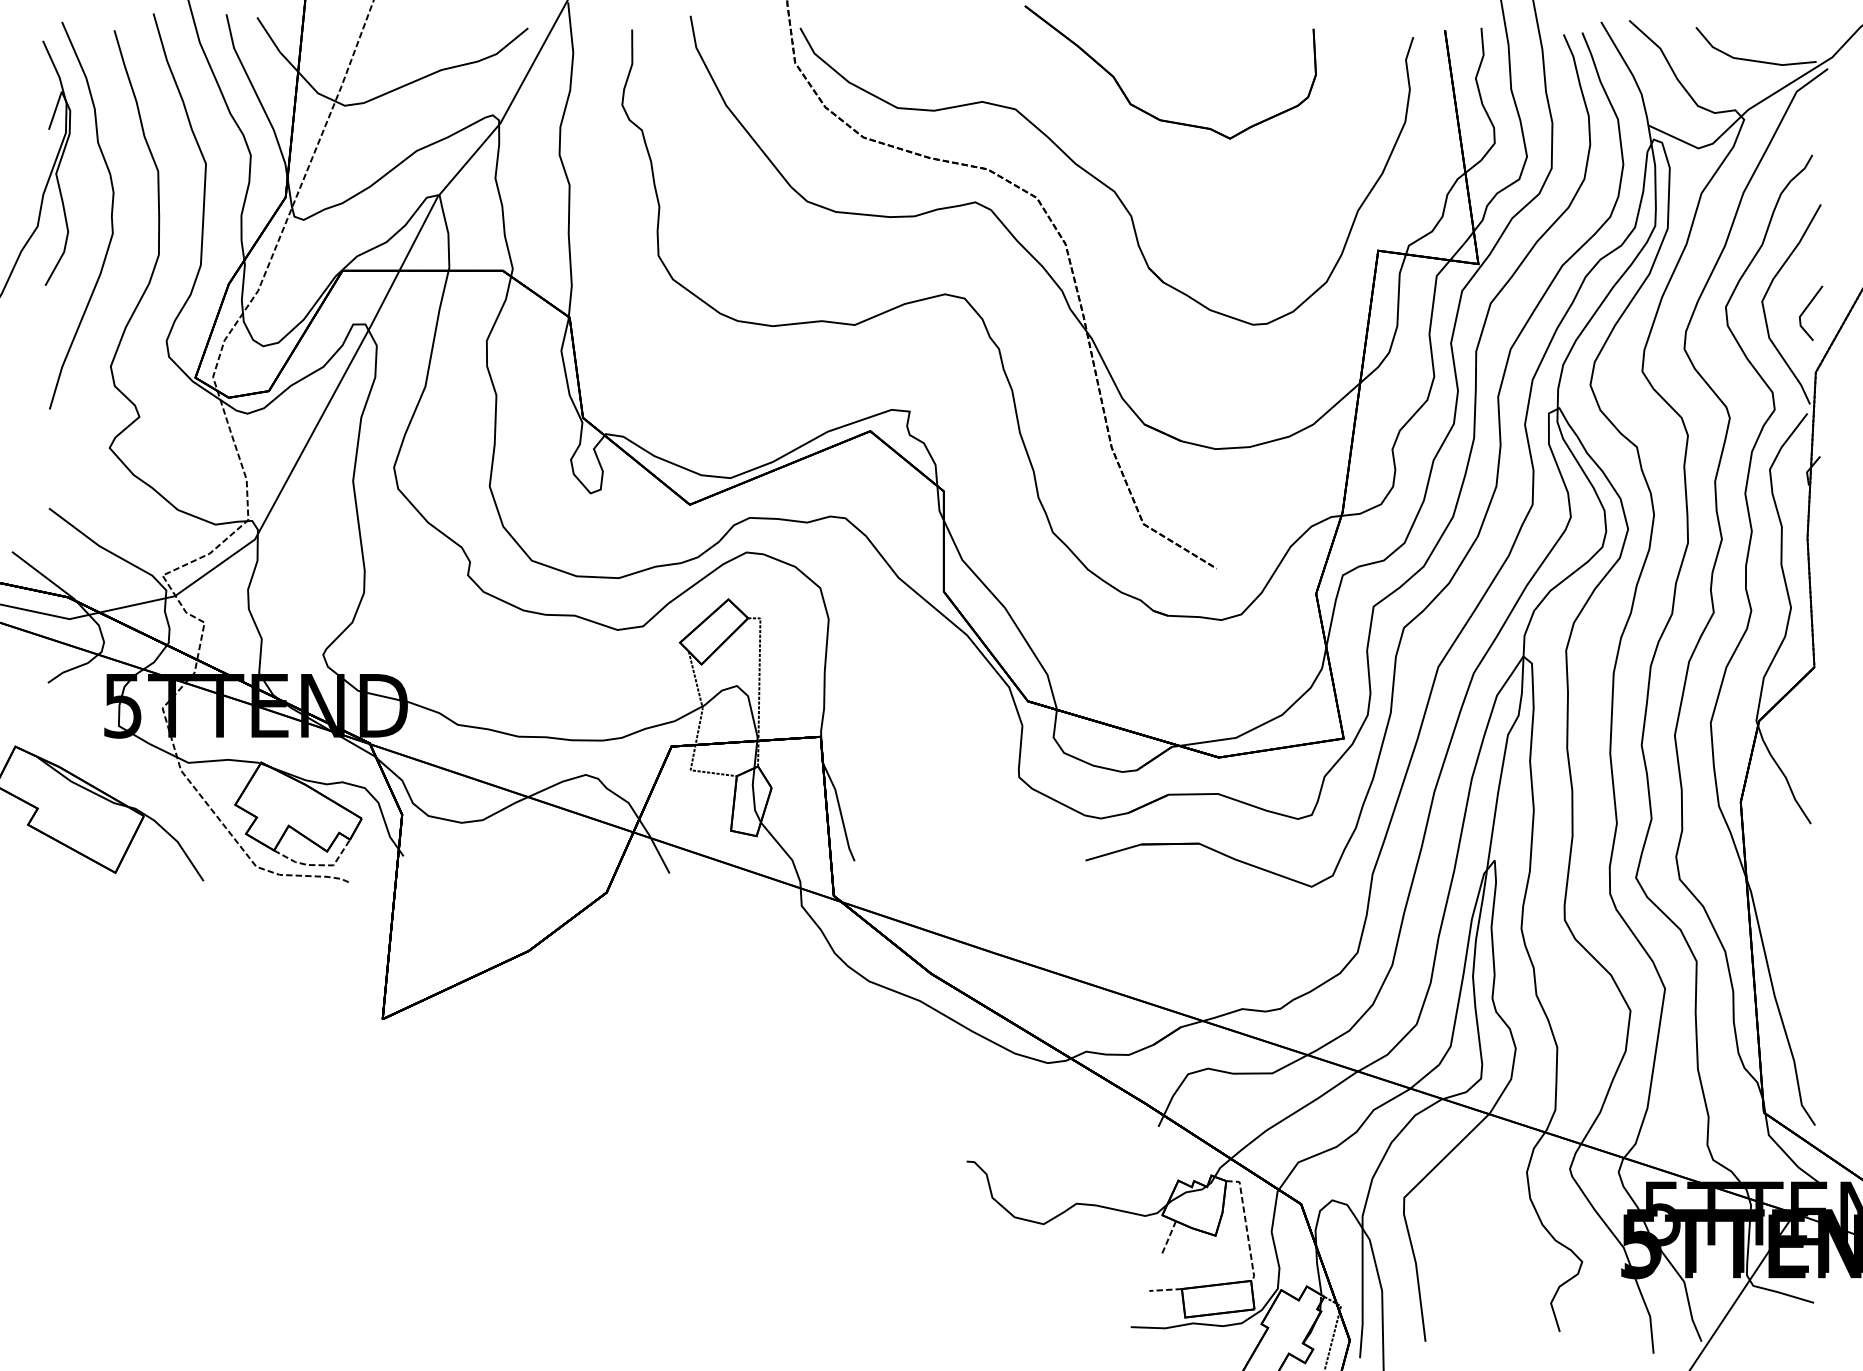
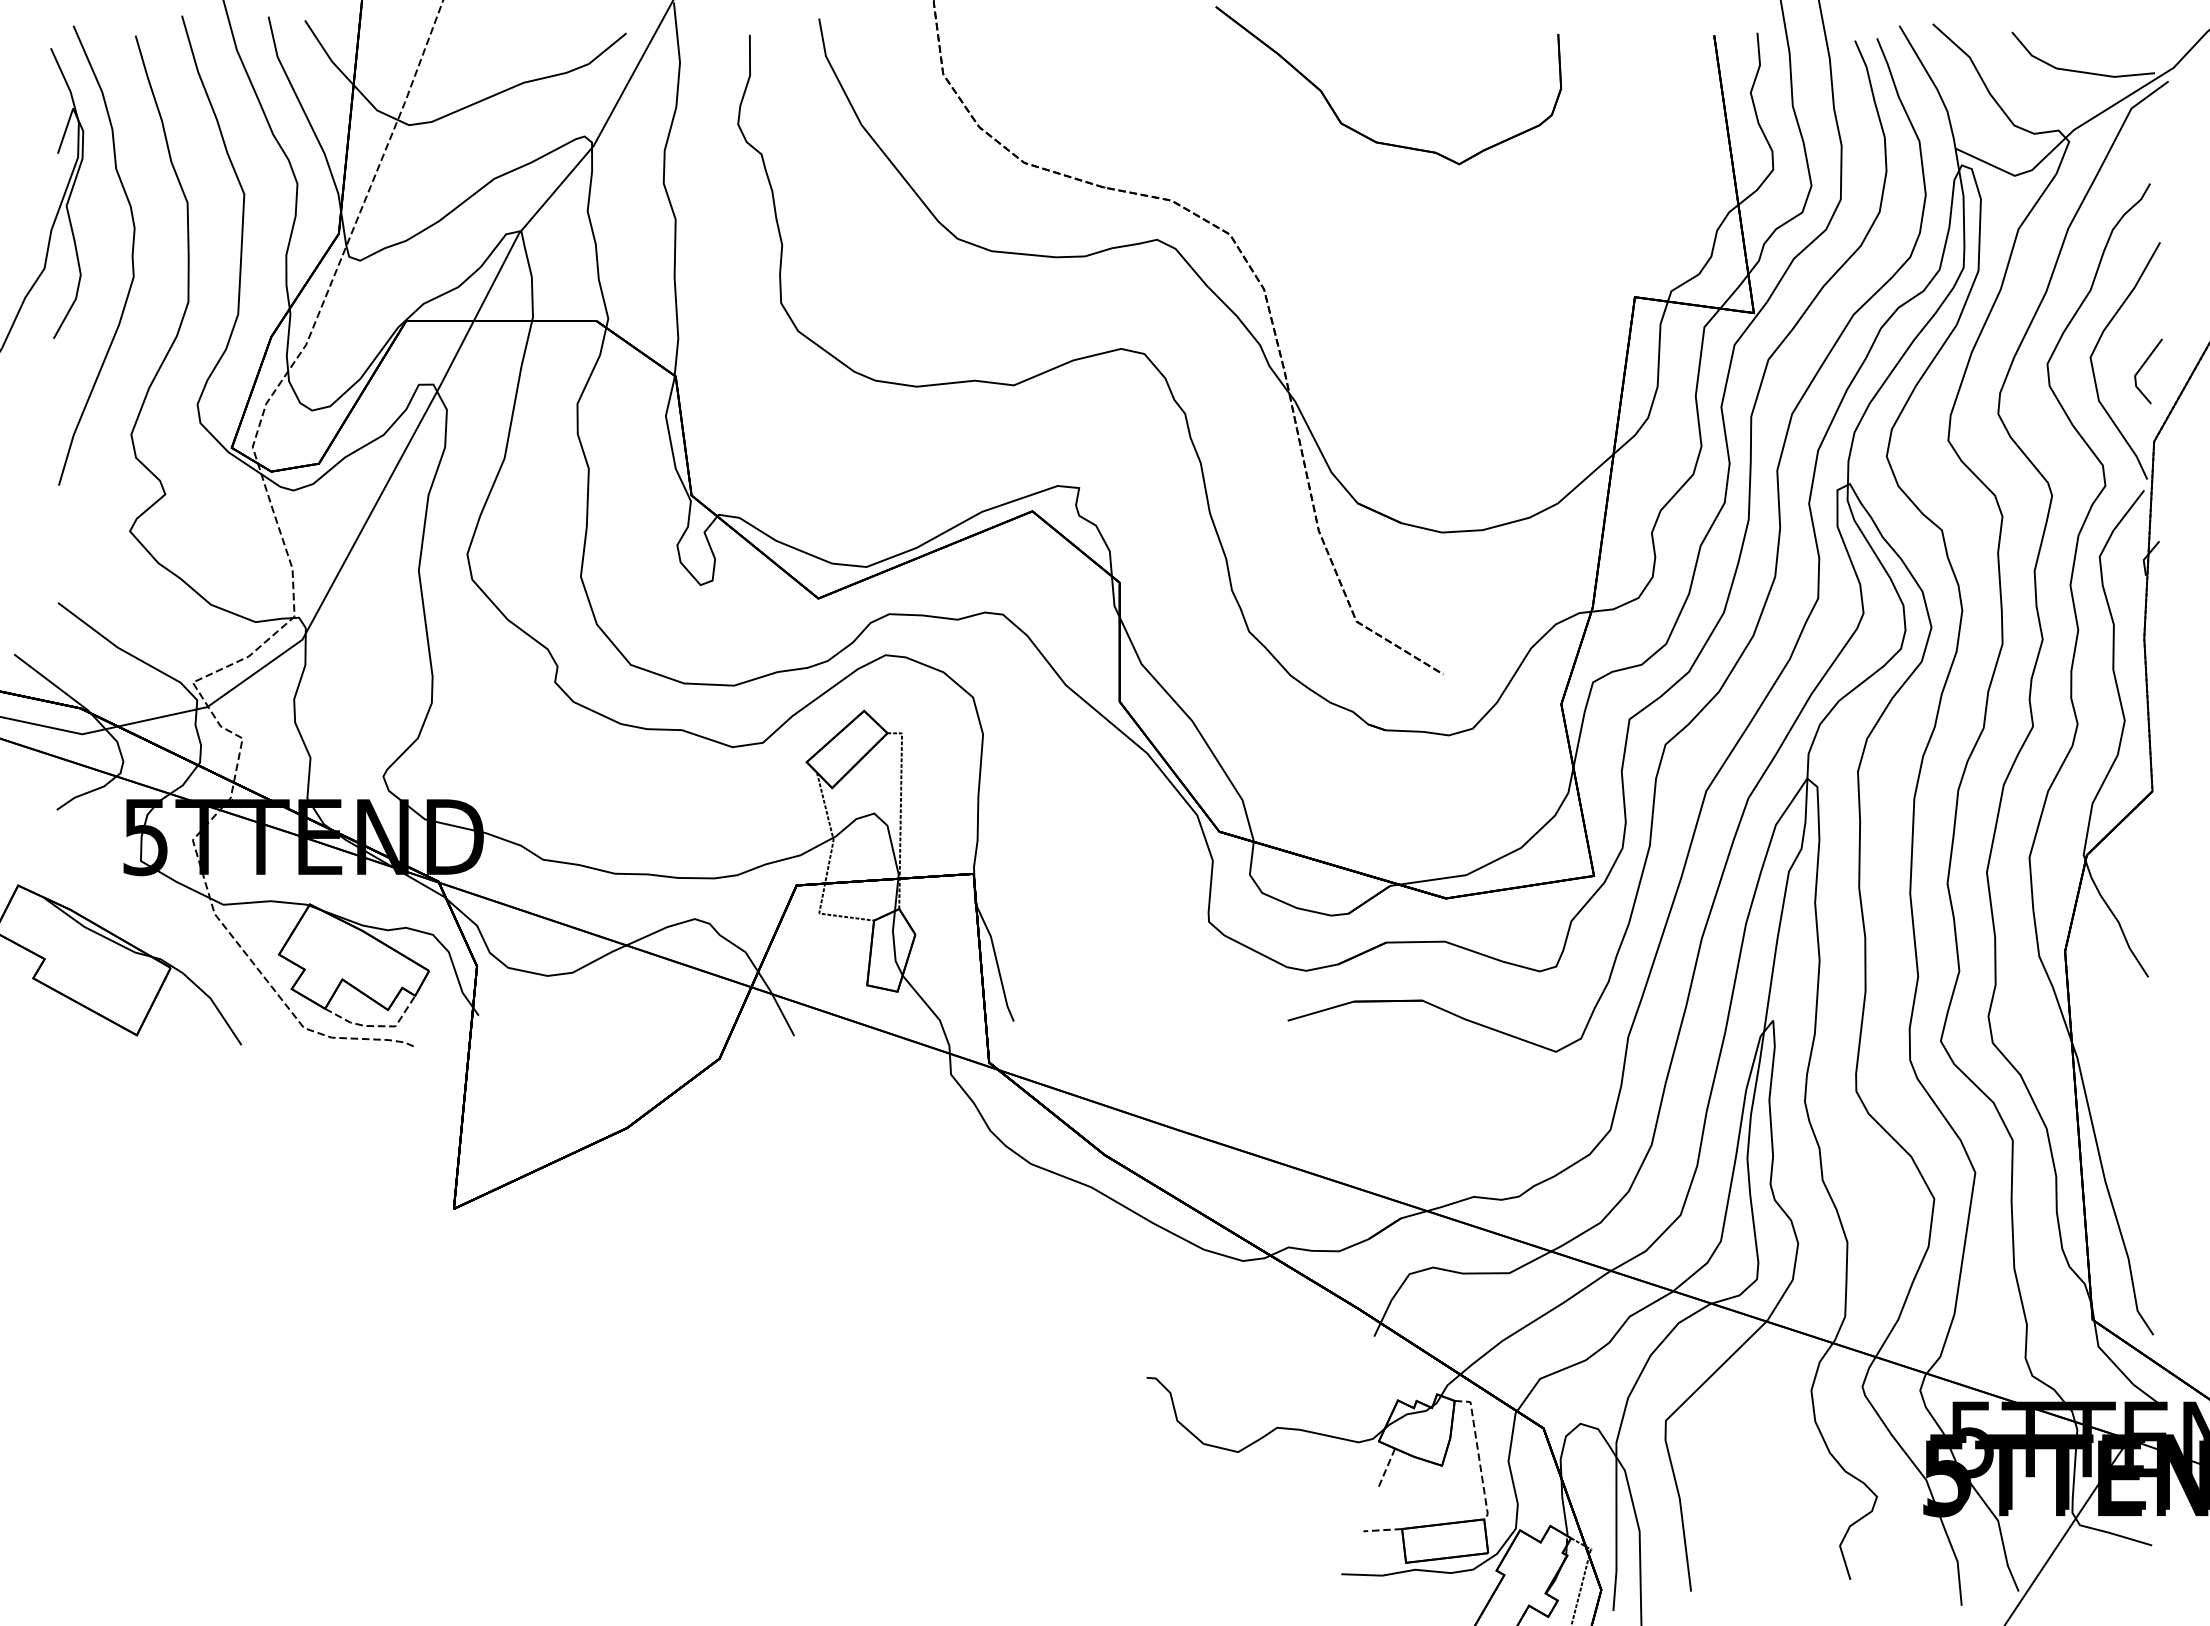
part: (1101, 181) -> (1306, 214), removed

